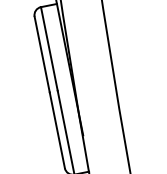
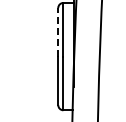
line: (42, 53) -> (58, 31), solid -> dashed

